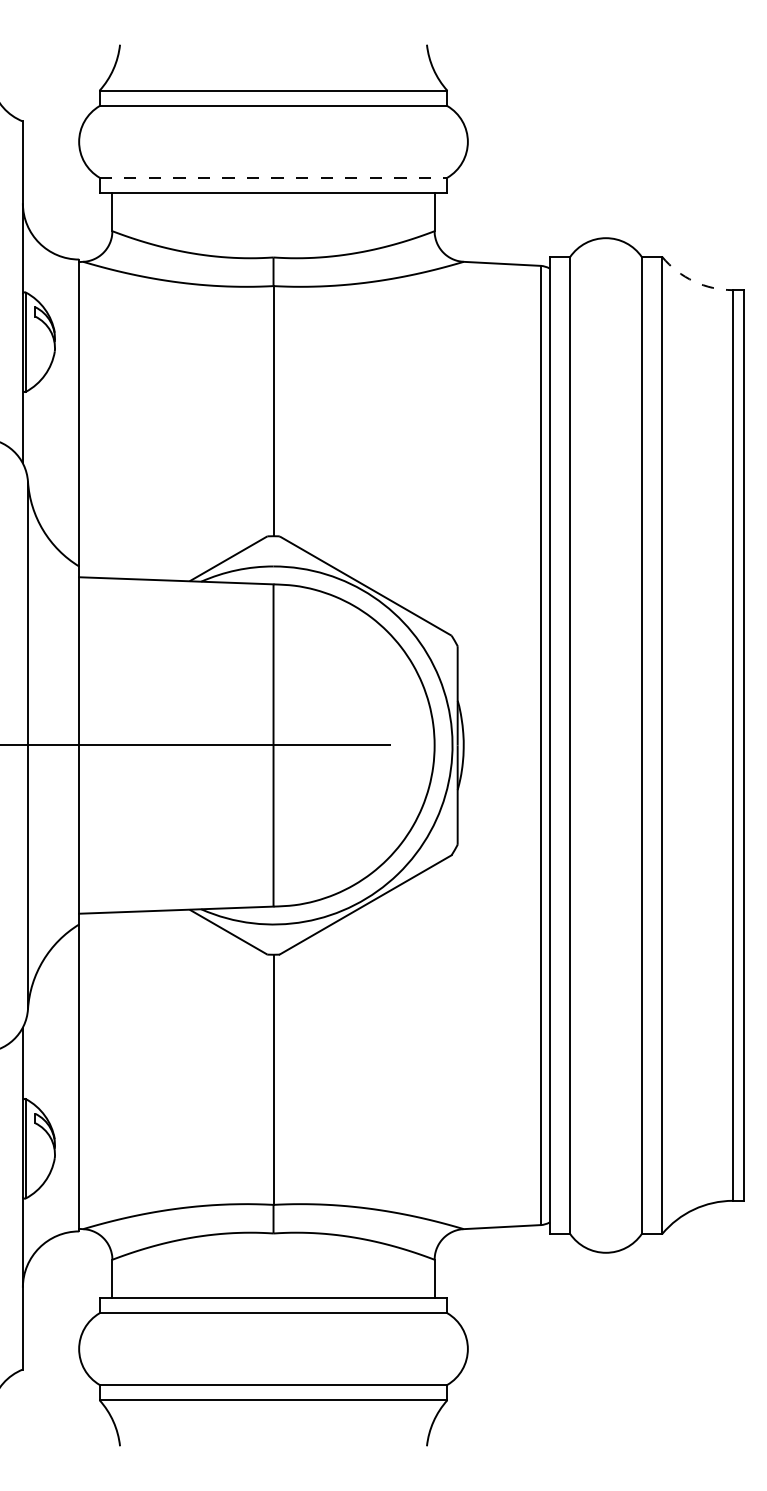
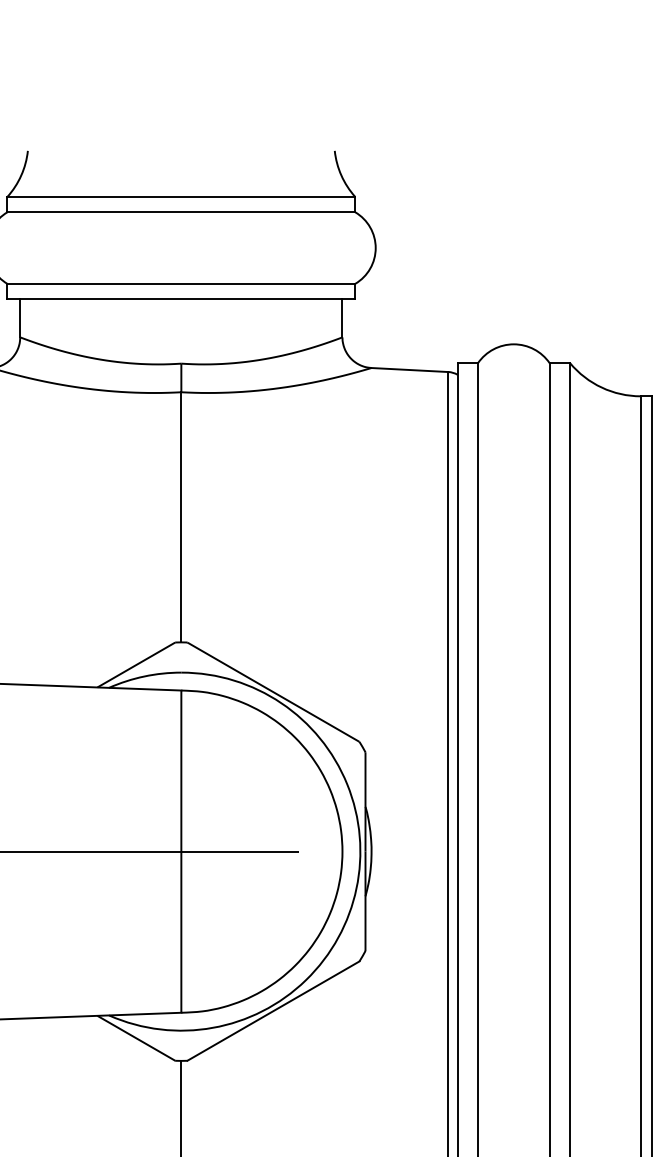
line: (273, 177) -> (181, 283), dashed -> solid
arc: (693, 281) -> (601, 387), dashed -> solid

